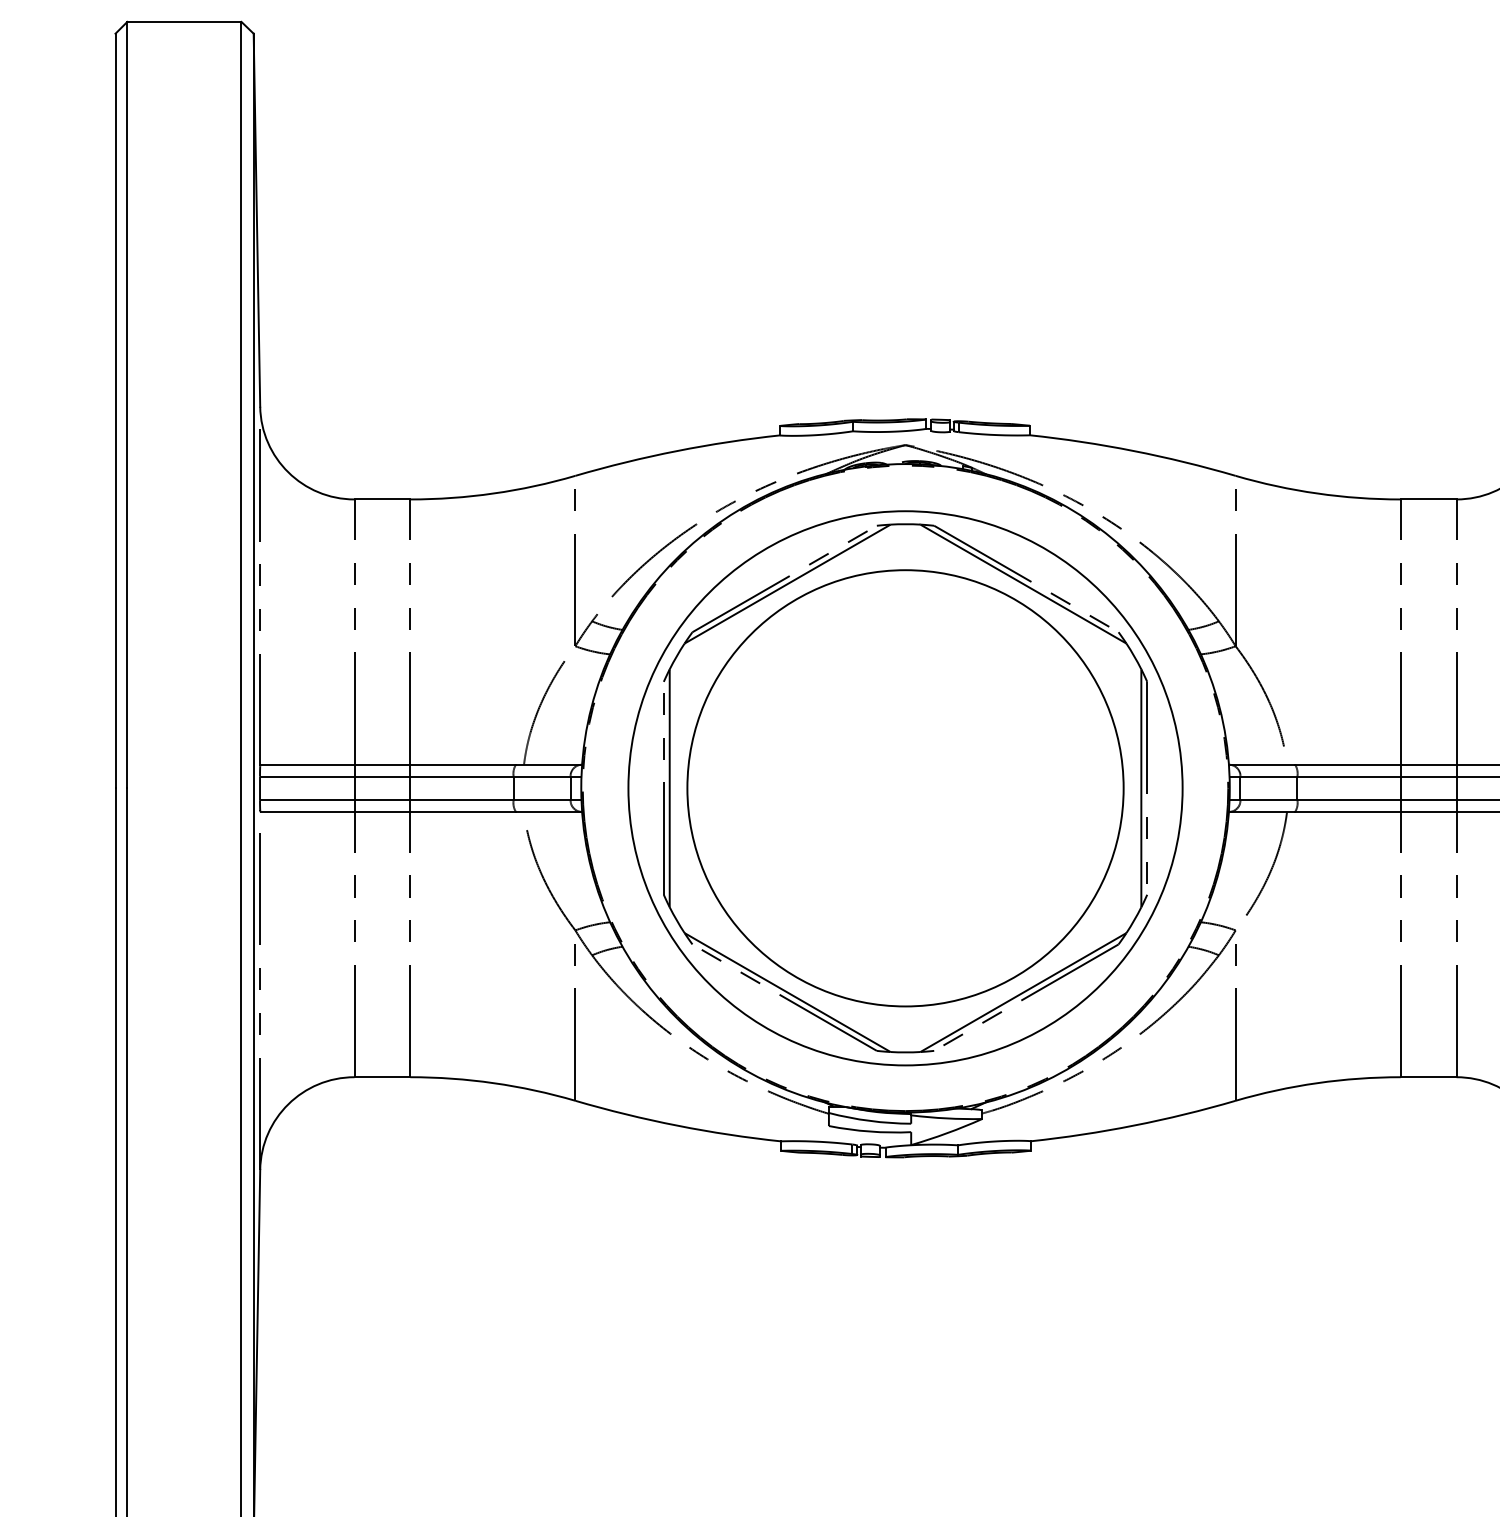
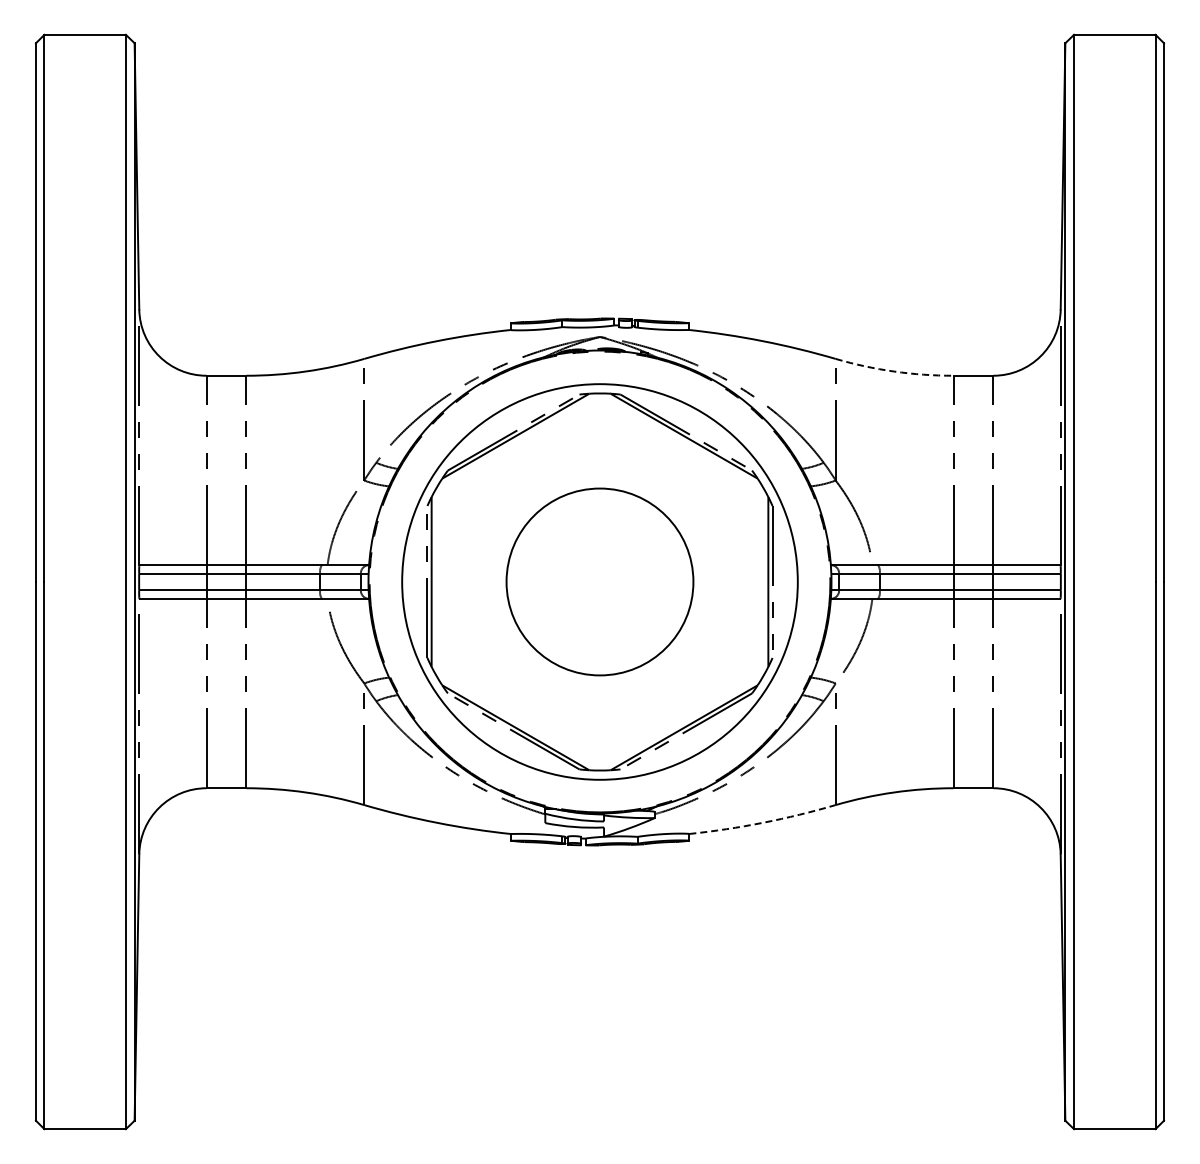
arc: (1318, 493) -> (894, 371), solid -> dashed
circle: (904, 787) -> (599, 581), size x0.6
arc: (1134, 1125) -> (763, 822), solid -> dashed

